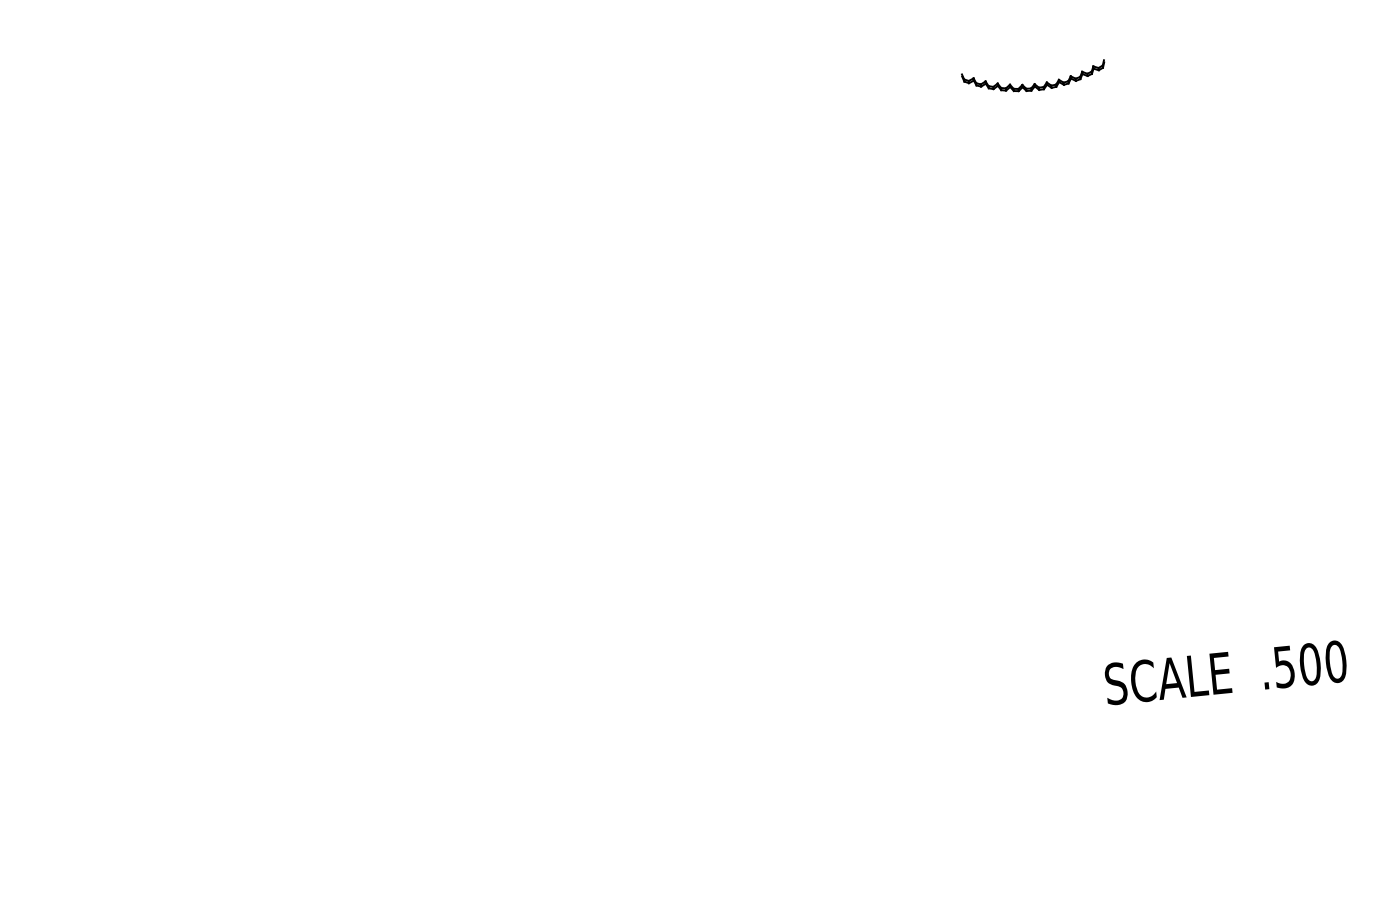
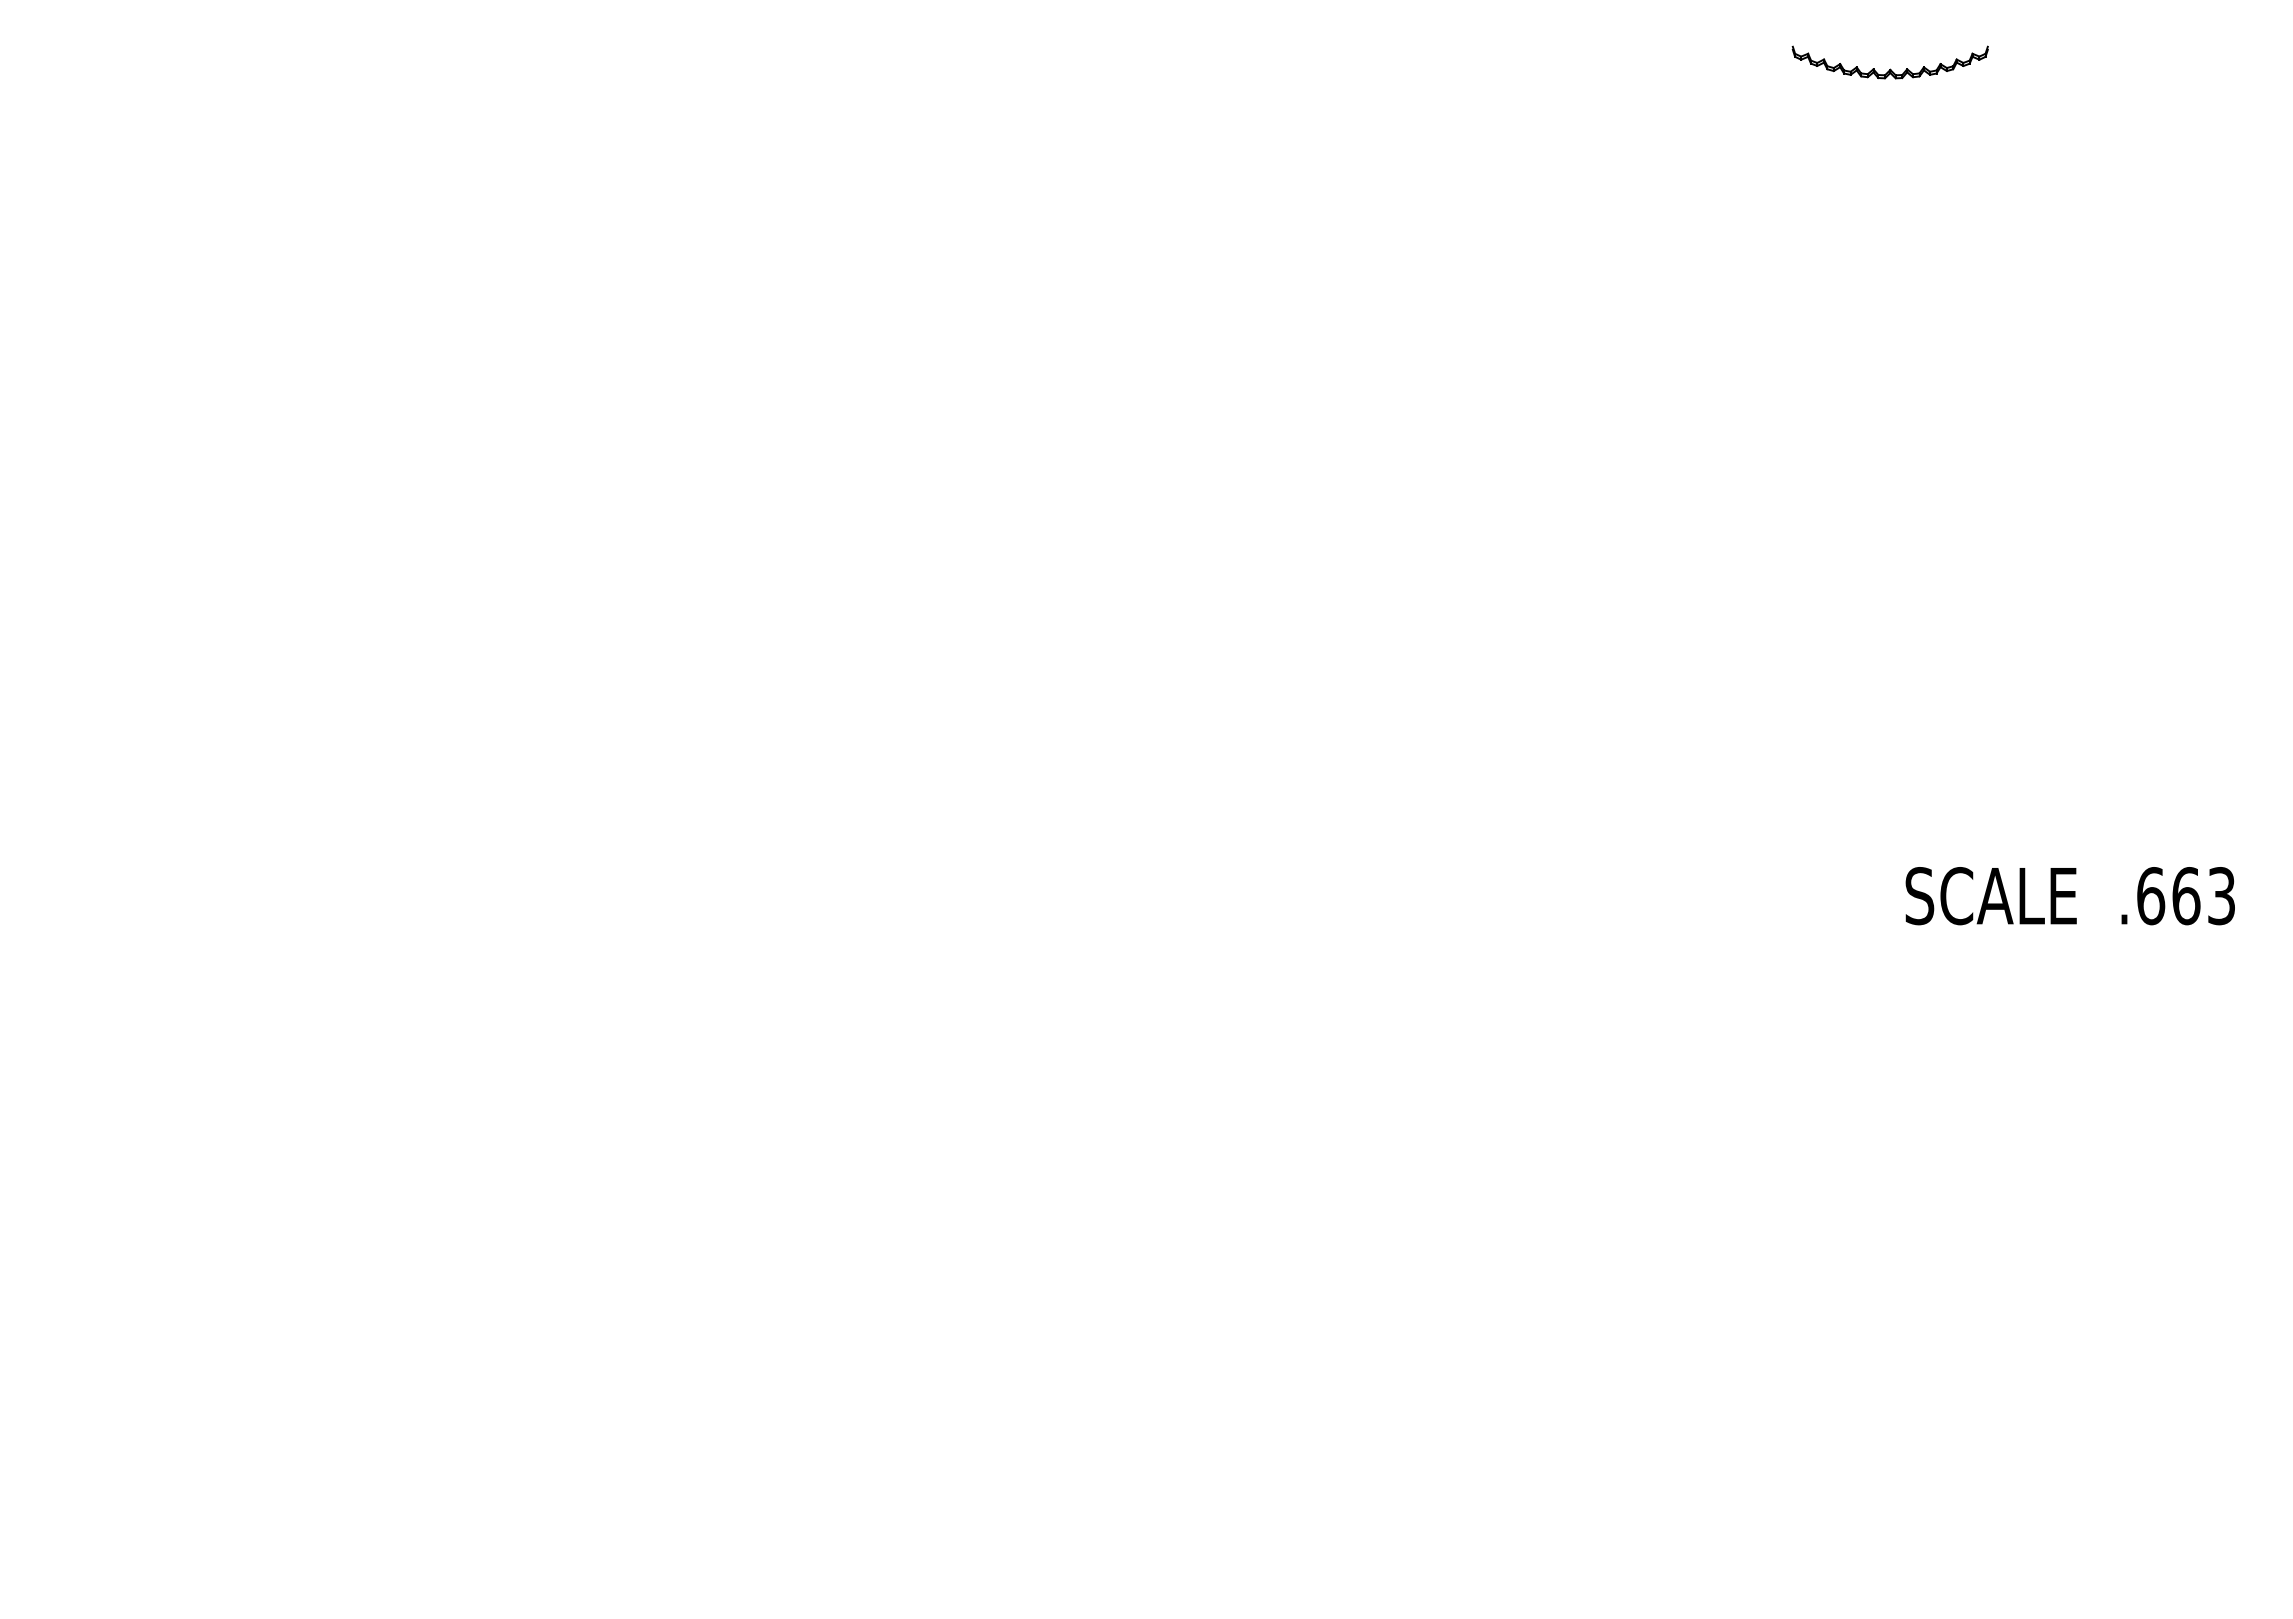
text: (1310, 664) -> (2186, 896), .500 -> .663

